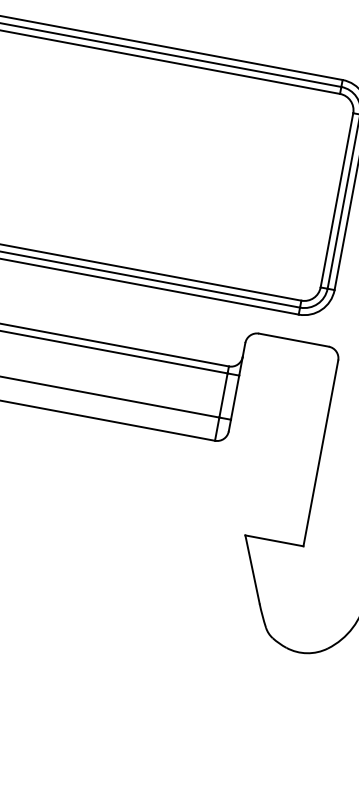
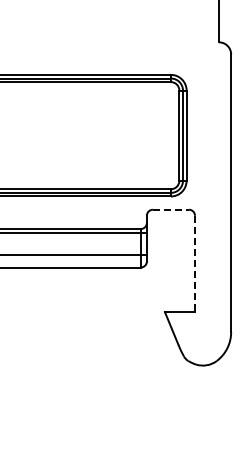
line: (295, 339) -> (171, 209), solid -> dashed
line: (321, 454) -> (195, 264), solid -> dashed

